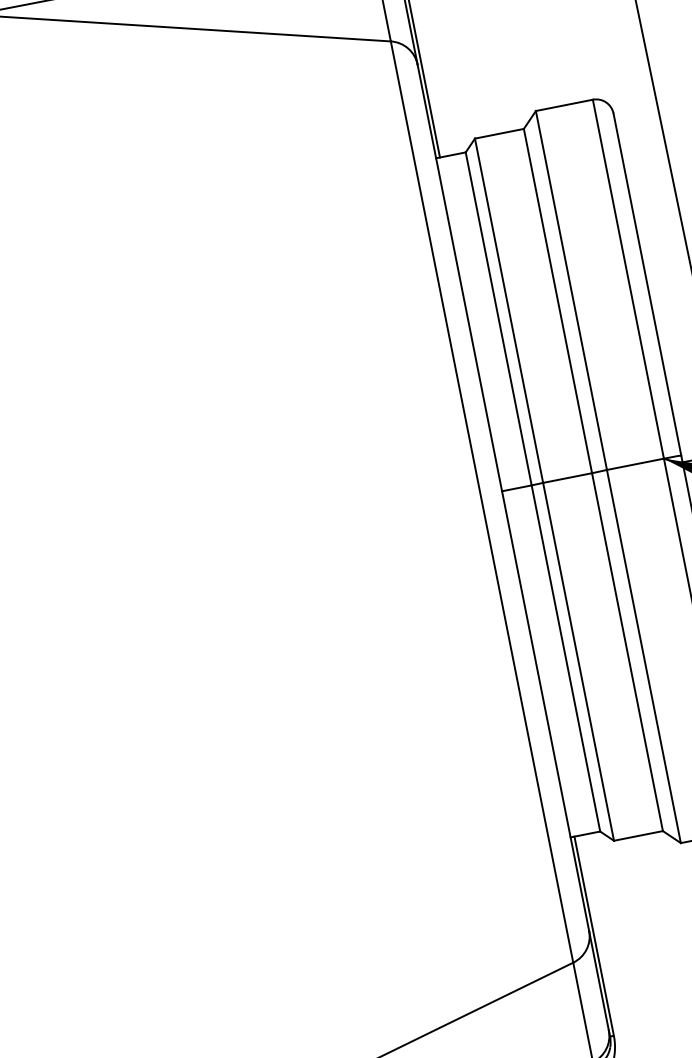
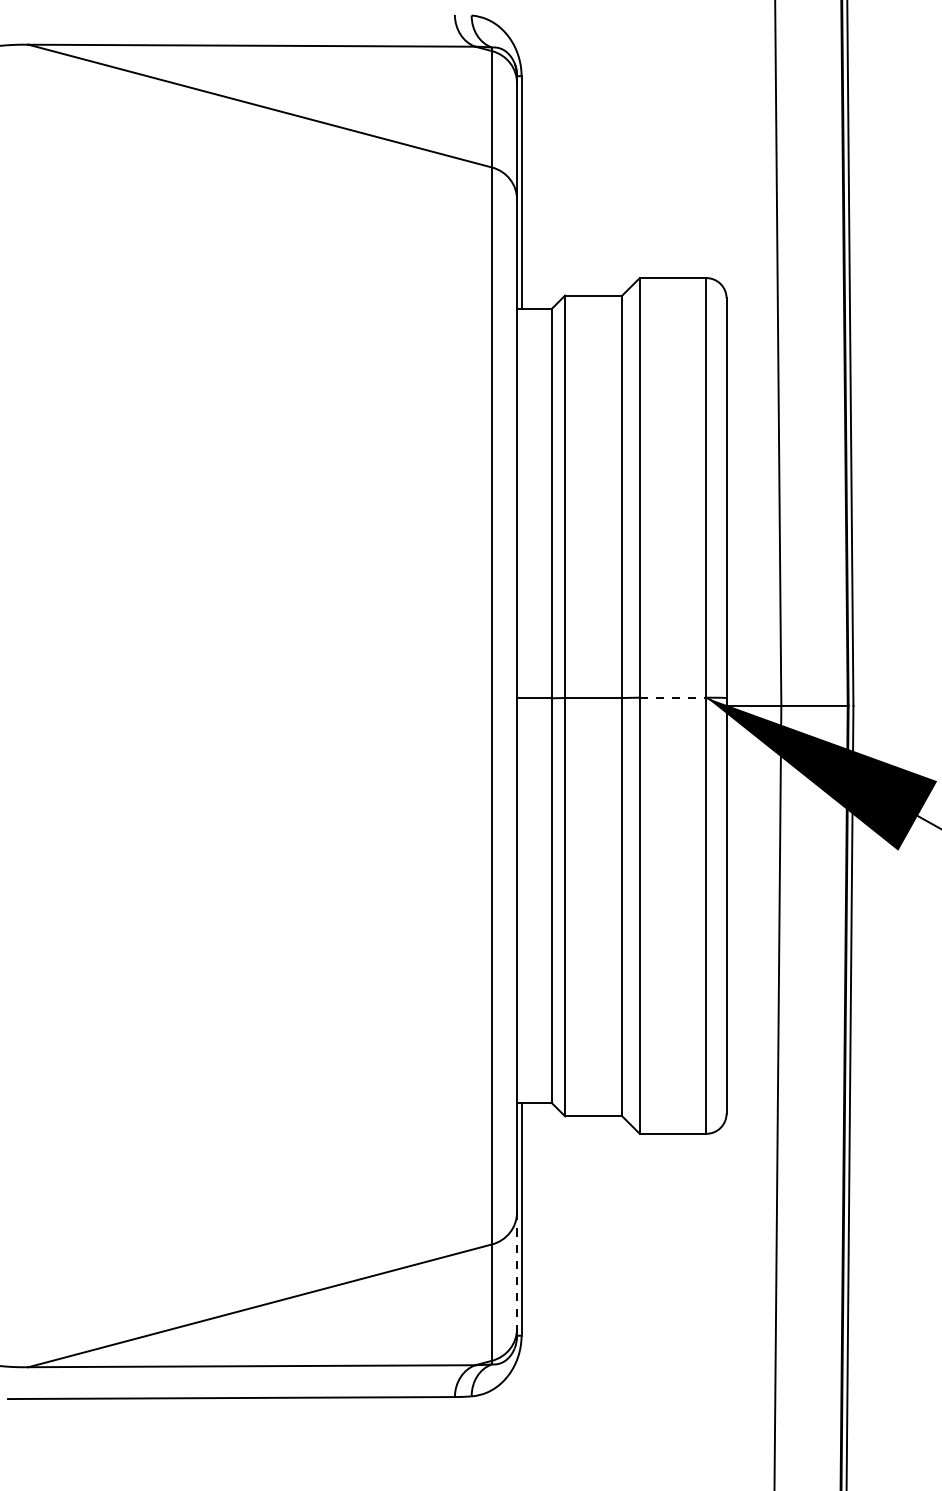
line: (635, 464) -> (673, 697), solid -> dashed
line: (599, 980) -> (517, 1270), solid -> dashed

